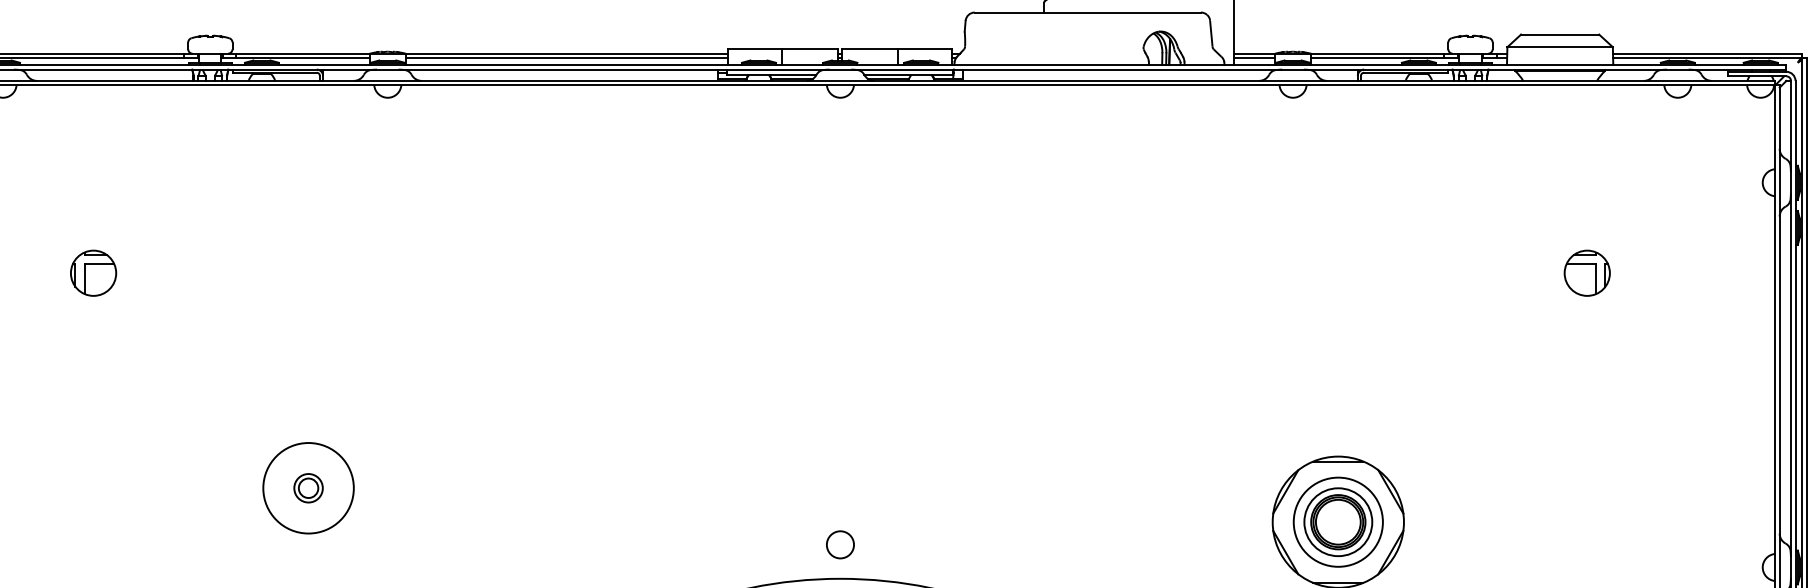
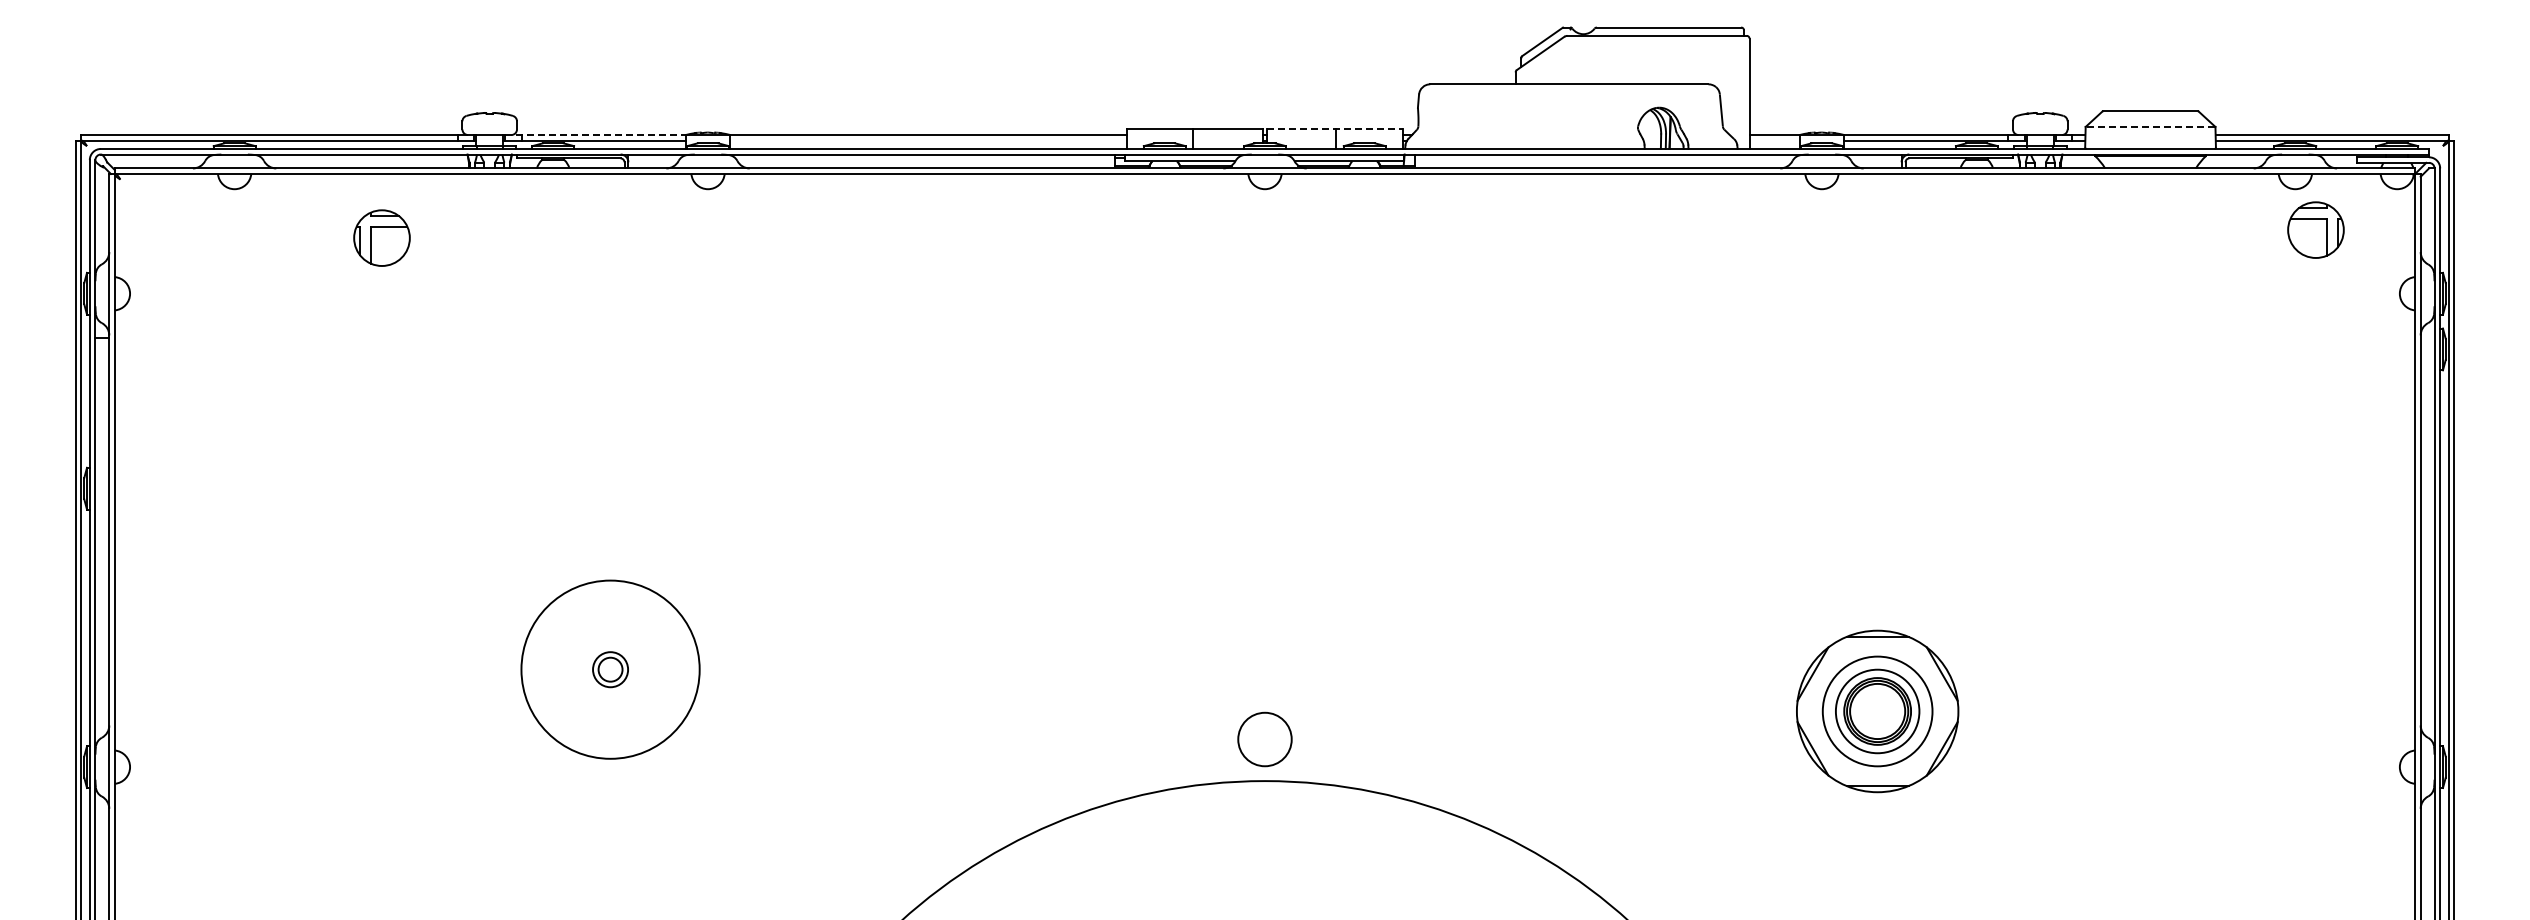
line: (1560, 46) -> (2150, 126), solid -> dashed
line: (896, 49) -> (1334, 129), solid -> dashed
line: (296, 54) -> (595, 135), solid -> dashed
line: (566, 58) -> (928, 140), removed
line: (1254, 58) -> (1774, 140), removed
part: (93, 272) -> (381, 237), moved
part: (1586, 272) -> (2315, 229), moved
circle: (308, 488) -> (610, 669), size x1.6
circle: (840, 544) -> (1264, 738), size x1.6

